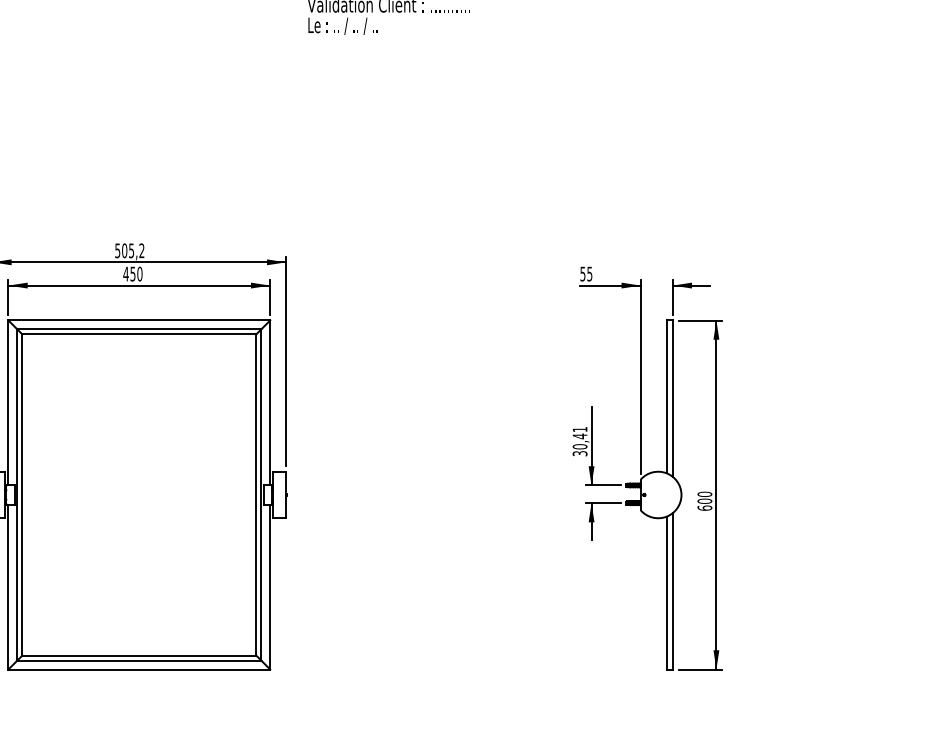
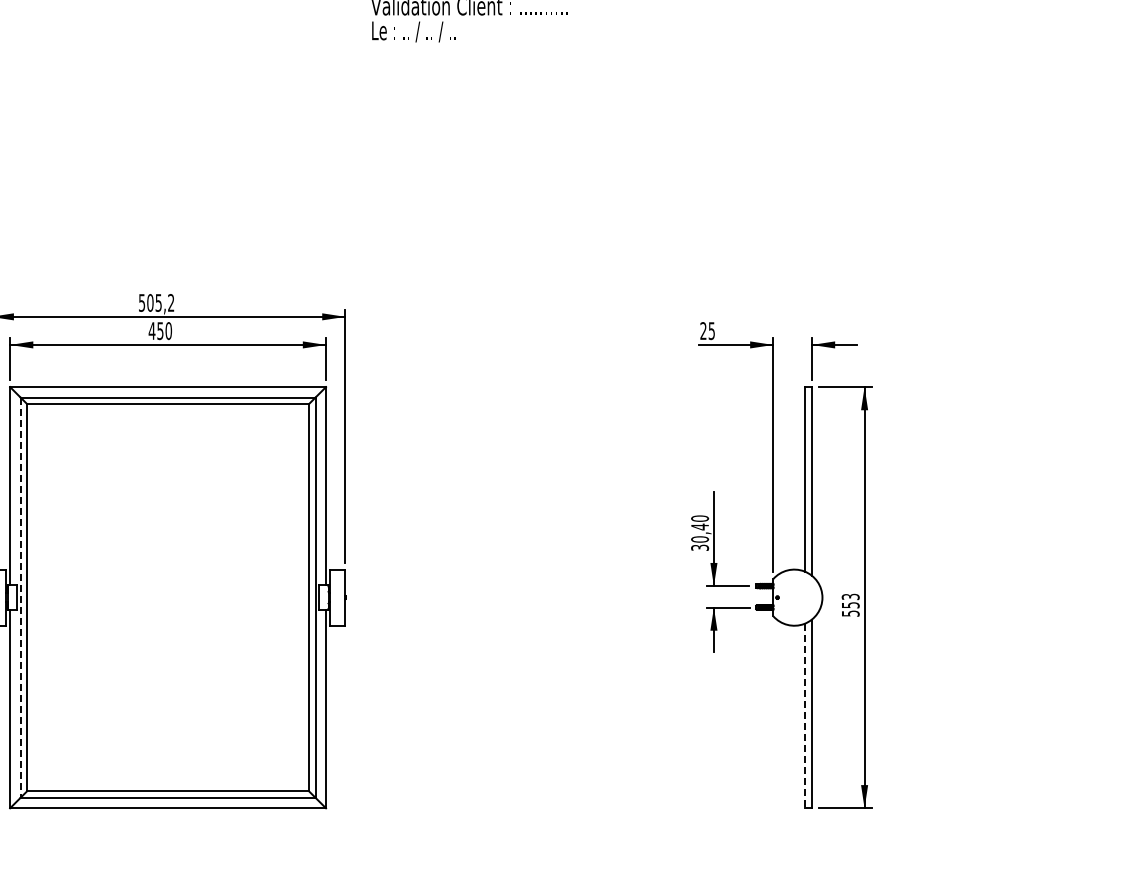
text: (582, 274) -> (703, 331), 55 -> 25
text: (580, 429) -> (700, 518), 30,41 -> 30,40
line: (17, 495) -> (20, 598), solid -> dashed
text: (704, 500) -> (850, 604), 600 -> 553
line: (666, 593) -> (804, 716), solid -> dashed

